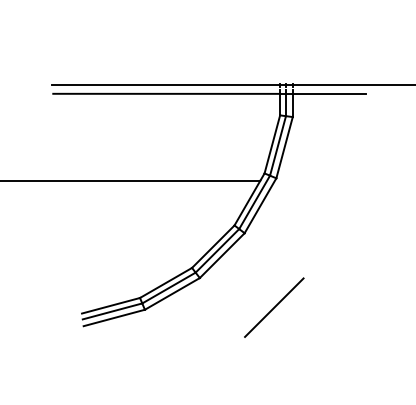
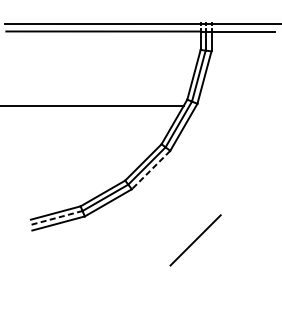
line: (222, 255) -> (151, 169), solid -> dashed
line: (274, 307) -> (195, 240), moved
line: (112, 311) -> (57, 217), solid -> dashed

